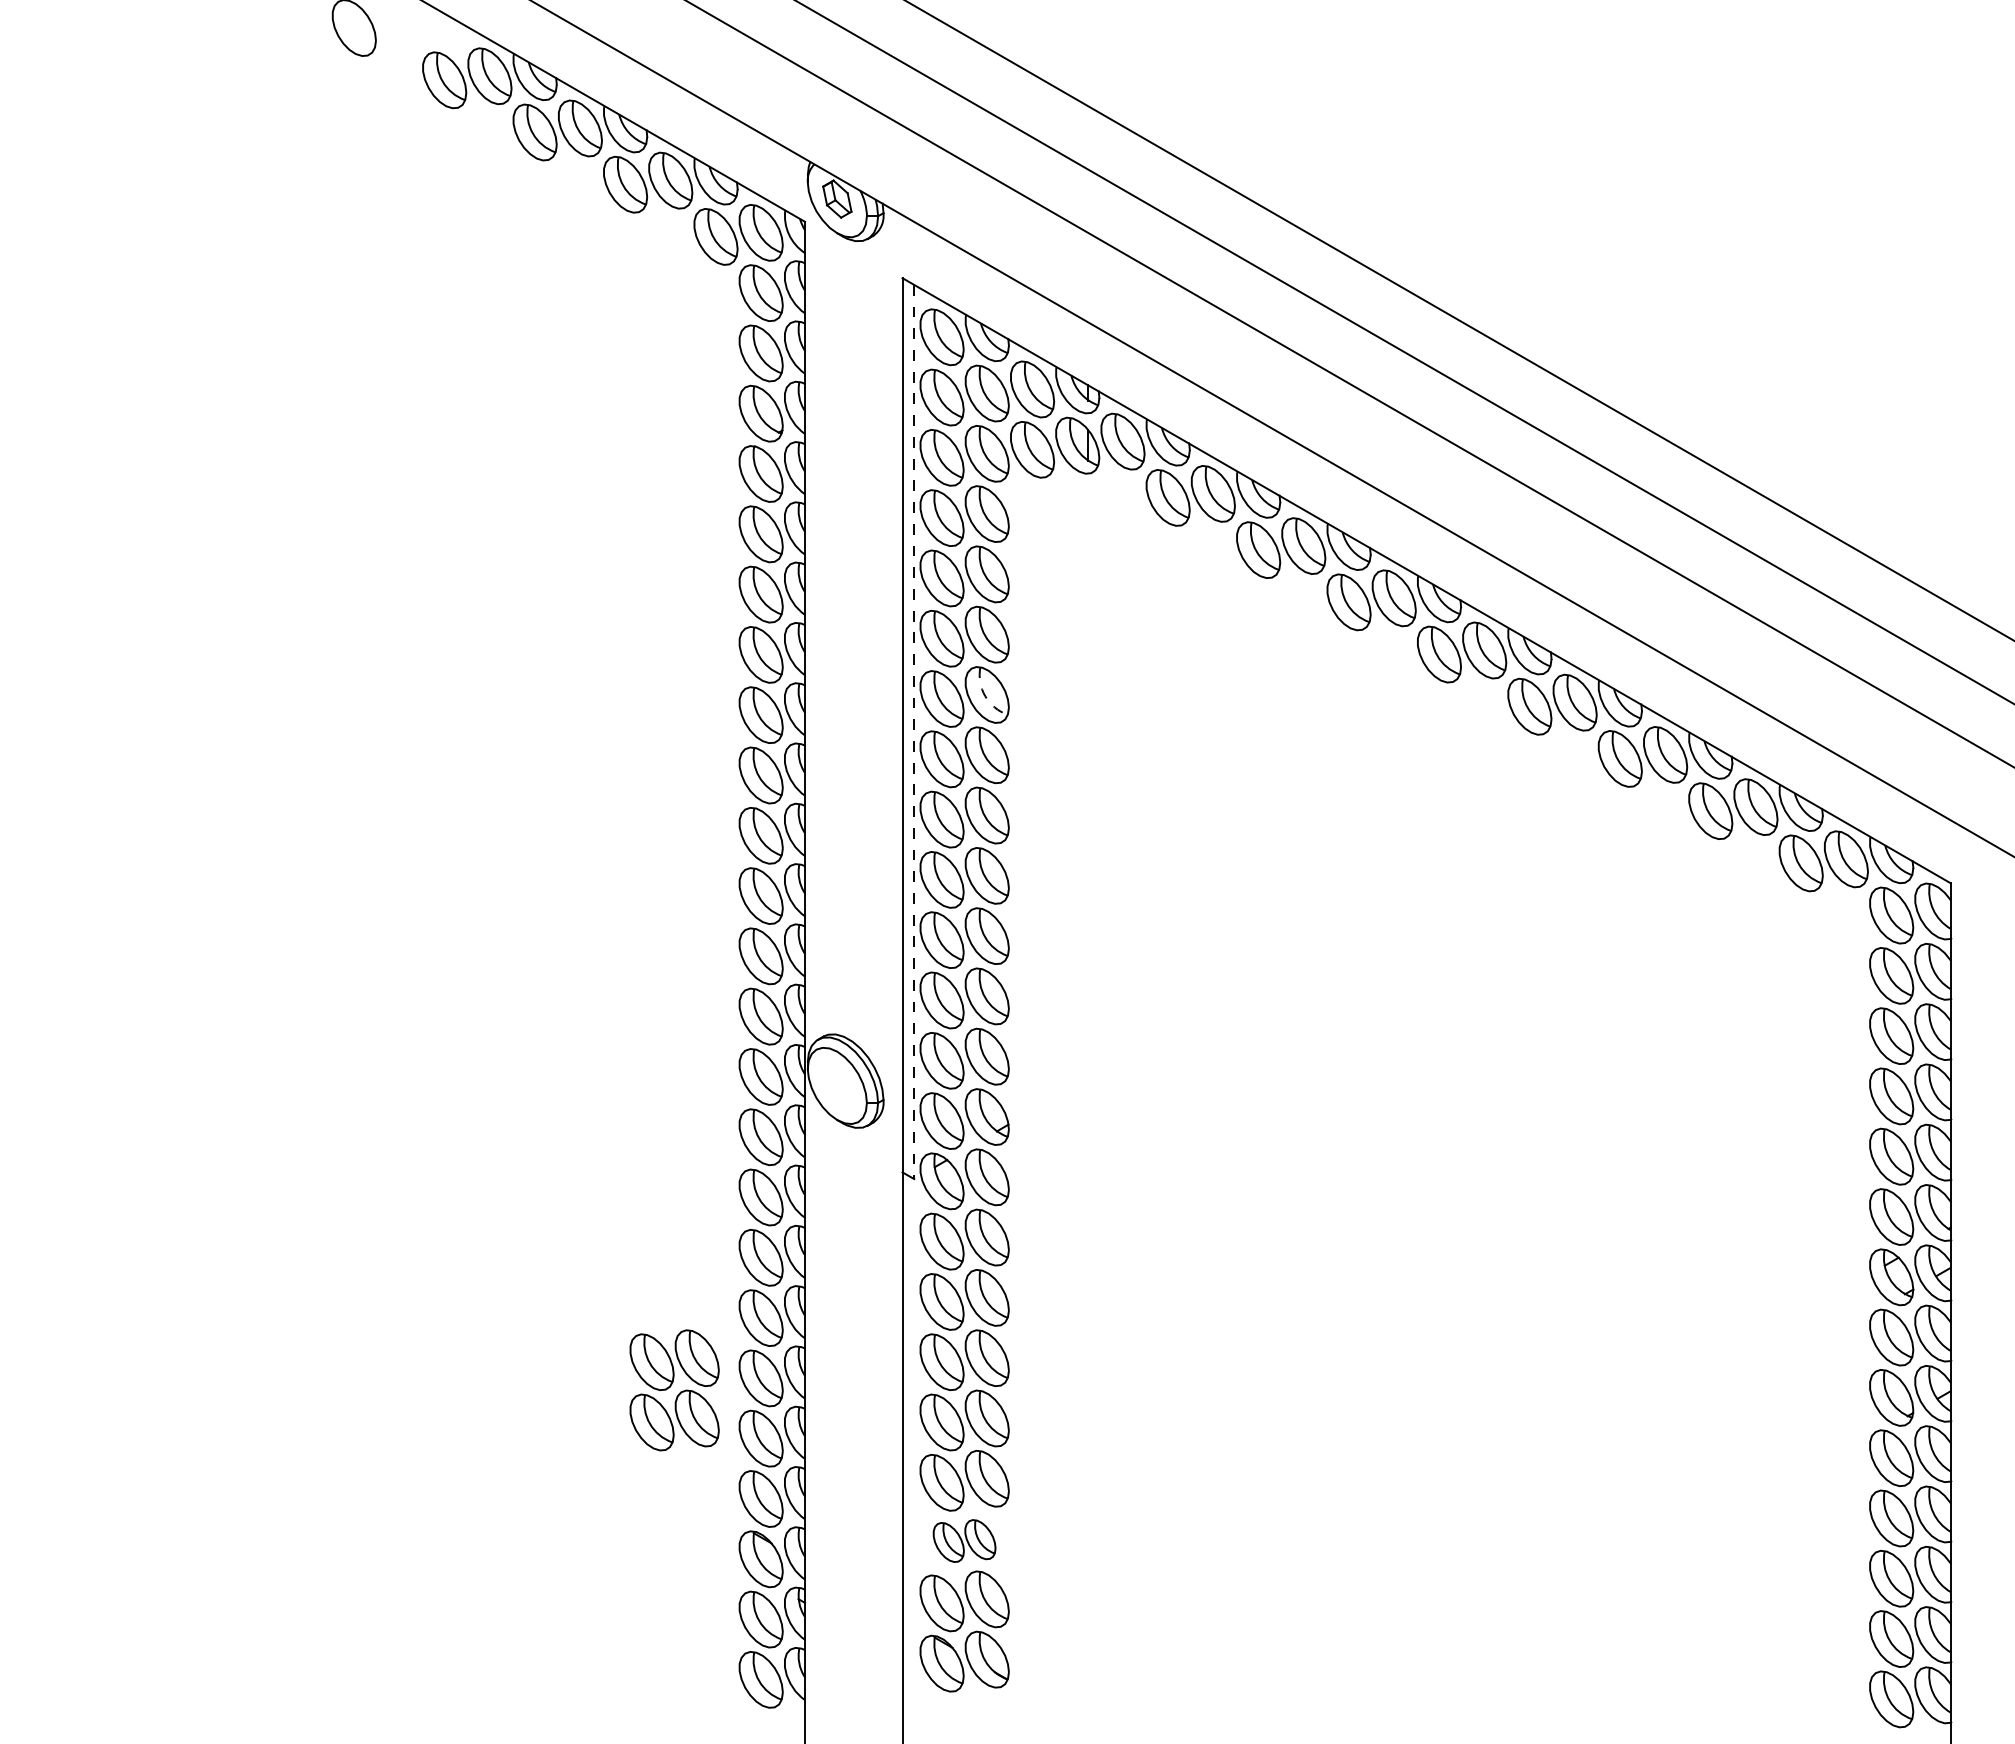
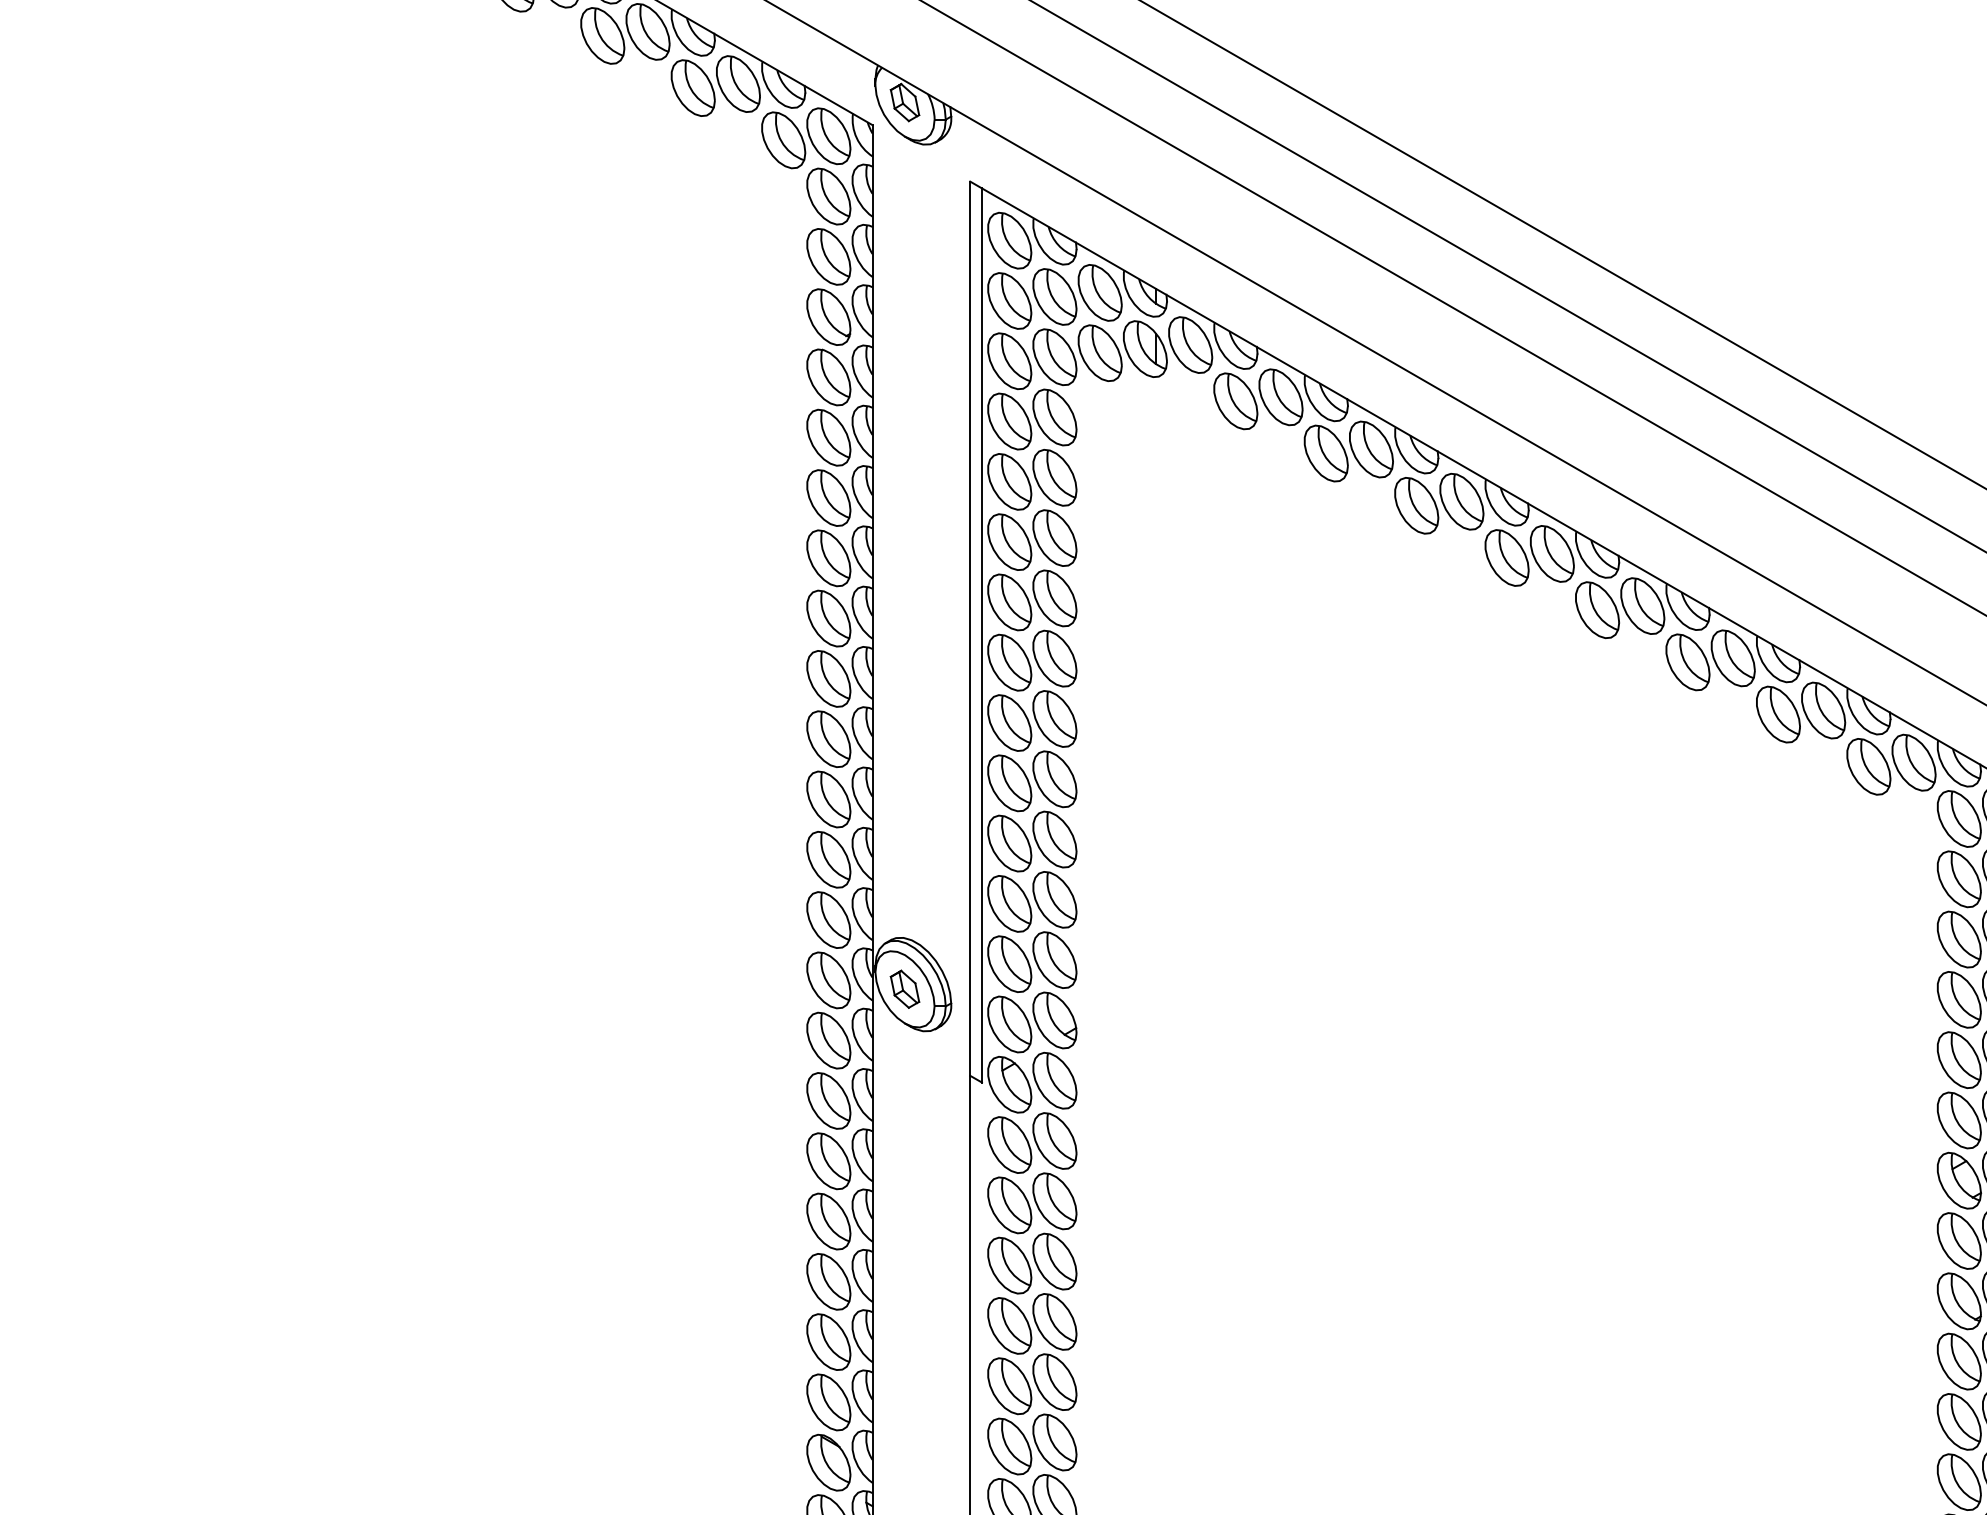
arc: (985, 696) -> (1053, 599), dashed -> solid
line: (914, 732) -> (982, 635), dashed -> solid
part: (837, 1085) -> (905, 988), added
part: (674, 1390) -> (742, 1293), removed
part: (964, 1540) -> (1032, 1443), size x1.43

